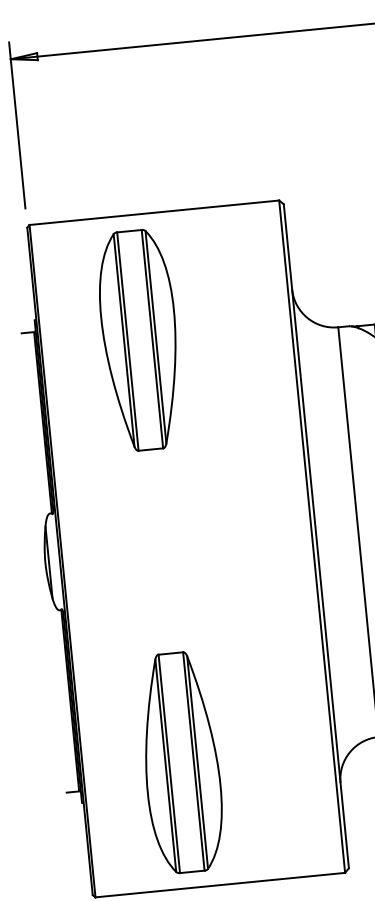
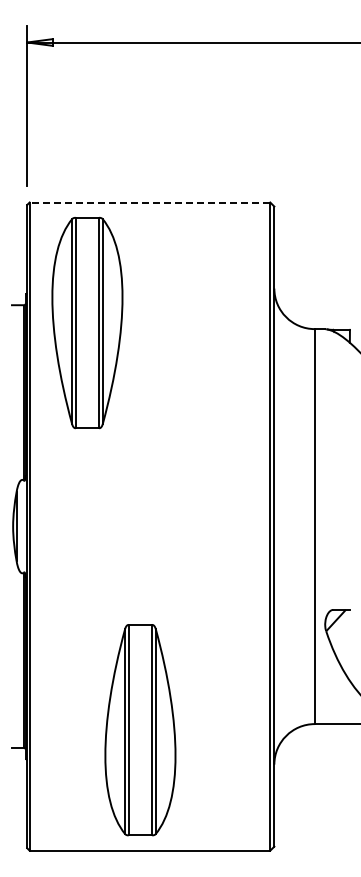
line: (153, 212) -> (149, 202), solid -> dashed
part: (140, 340) -> (87, 323), moved
part: (181, 763) -> (140, 730), moved

